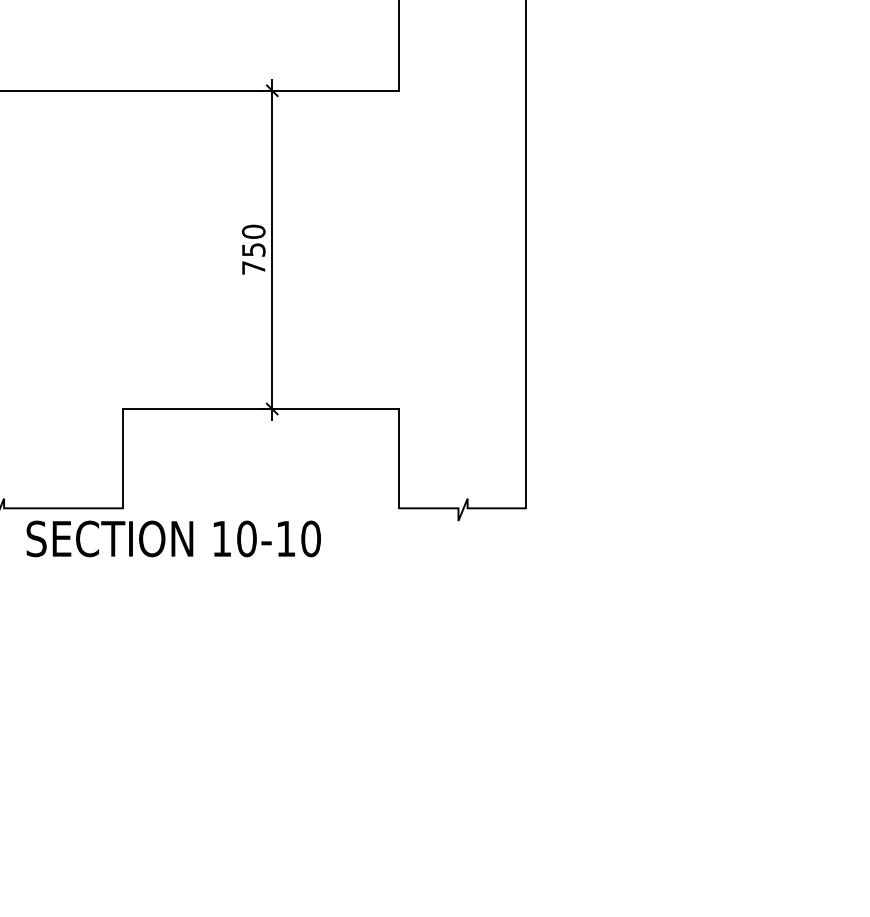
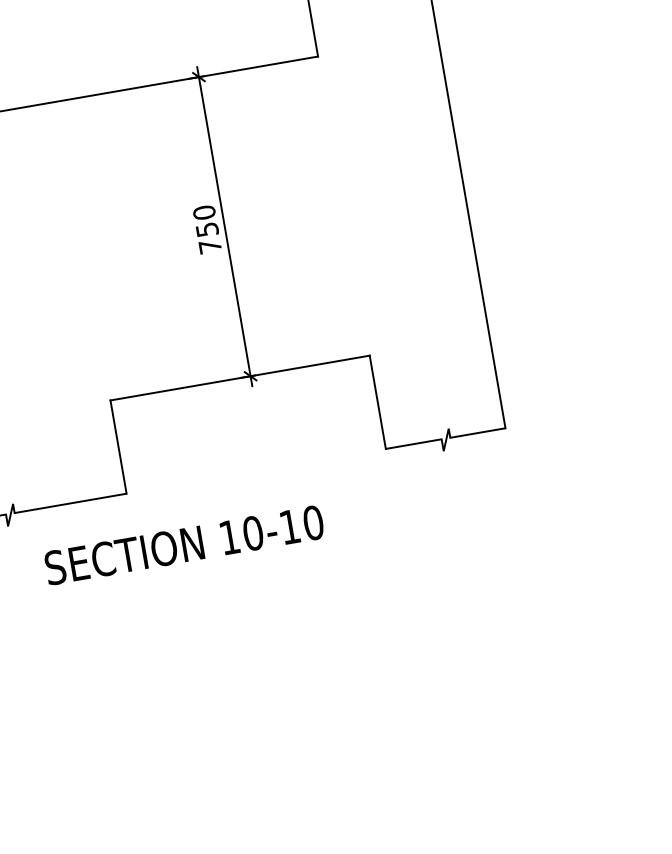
text: (173, 538) -> (184, 544), moved

